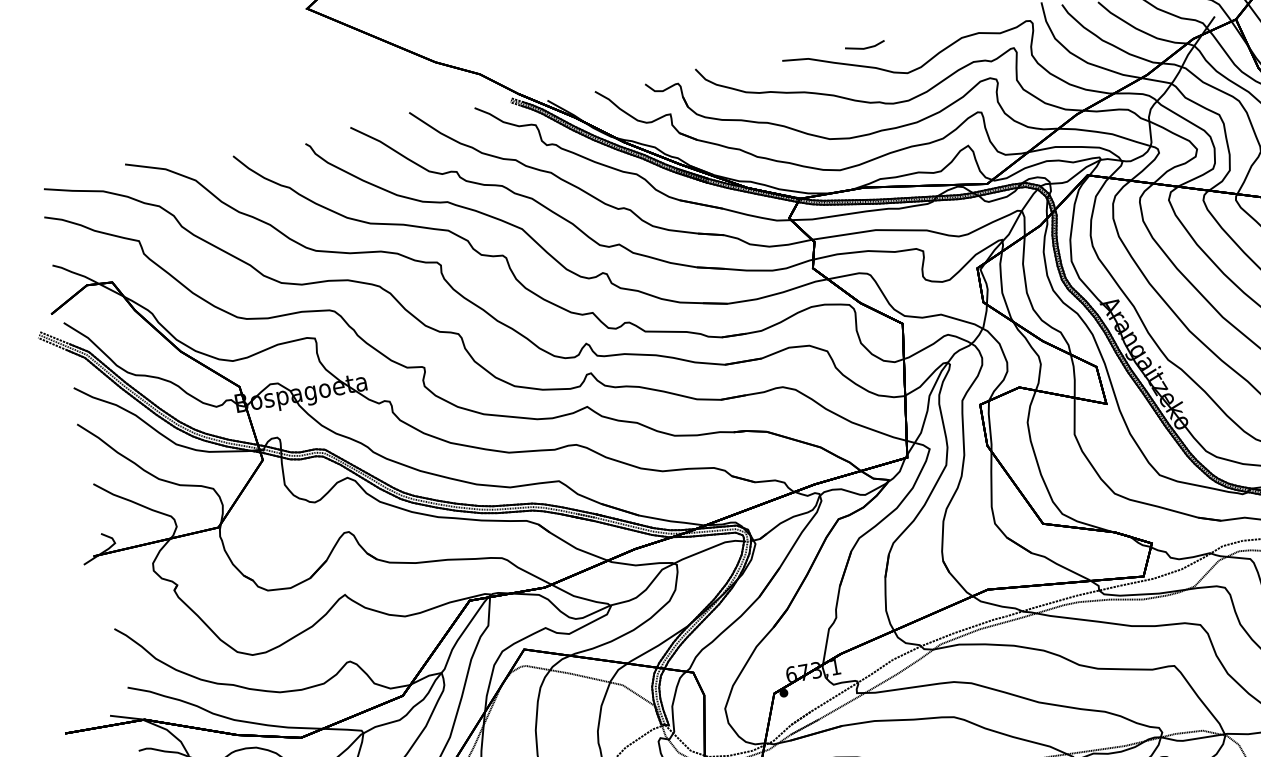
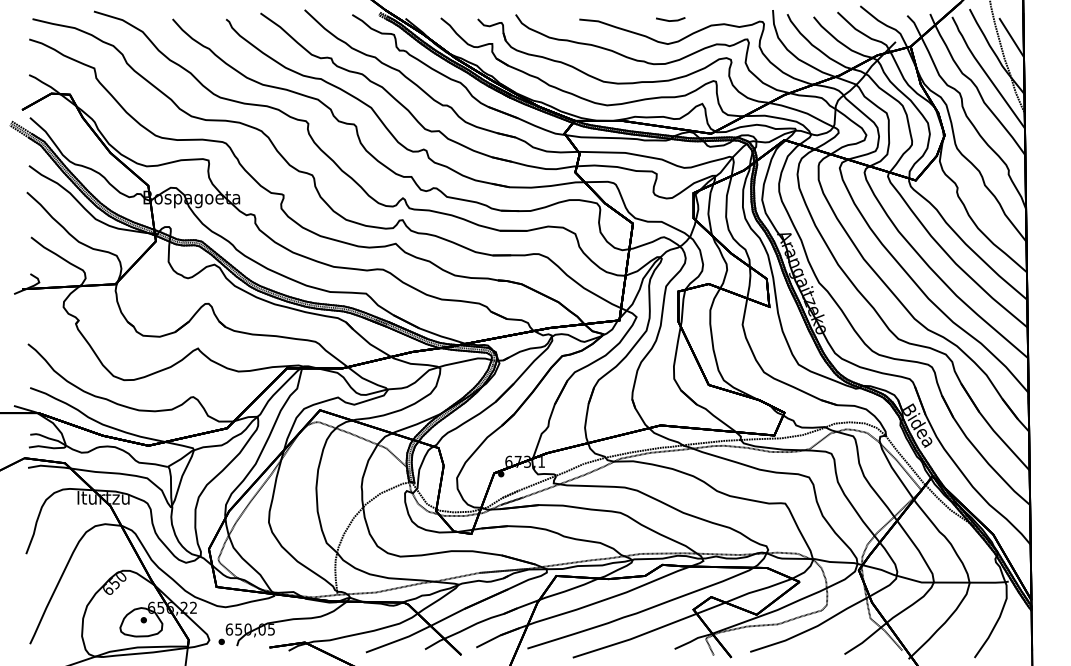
line: (865, 47) -> (670, 20), moved

